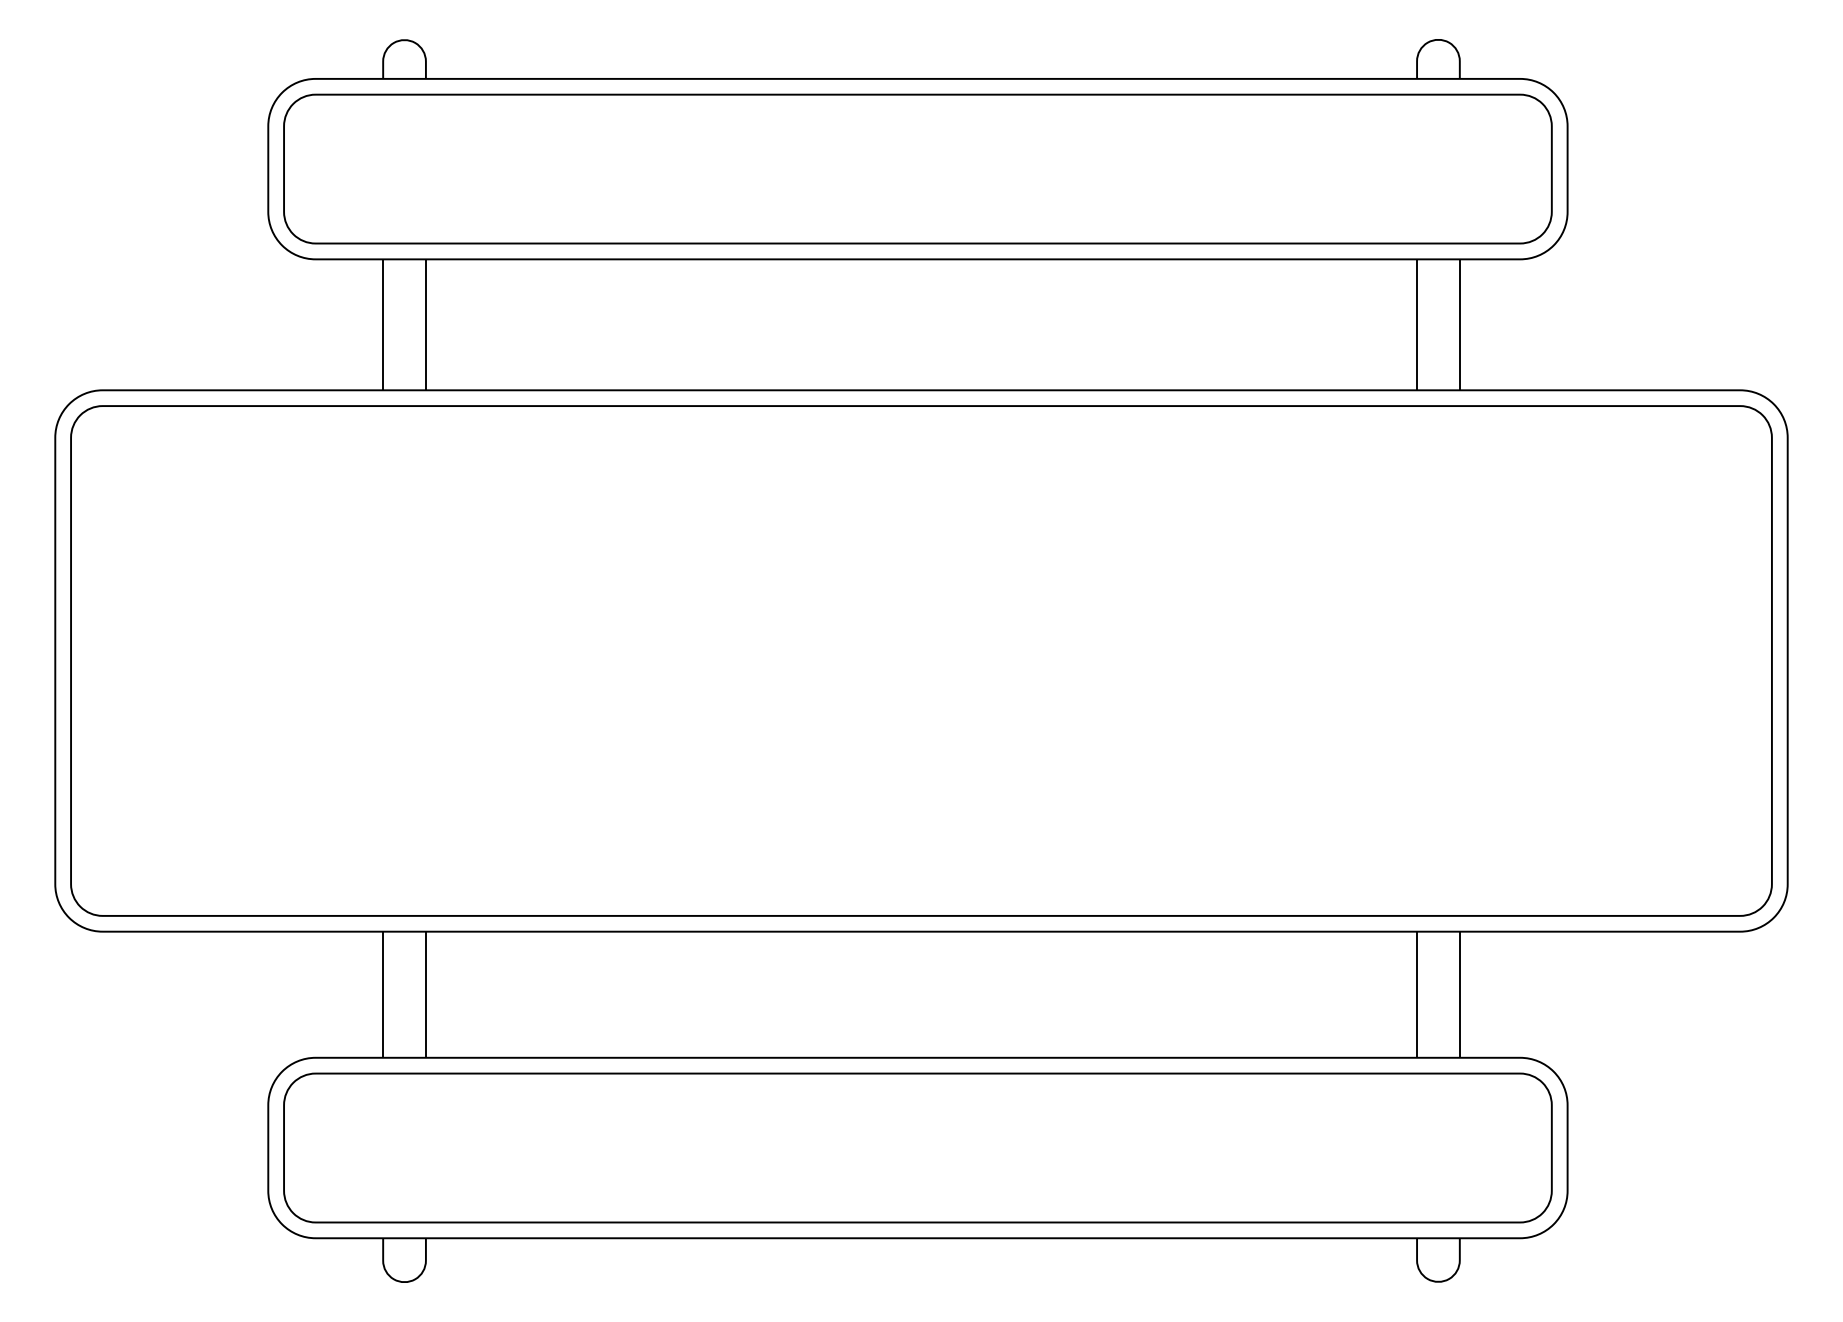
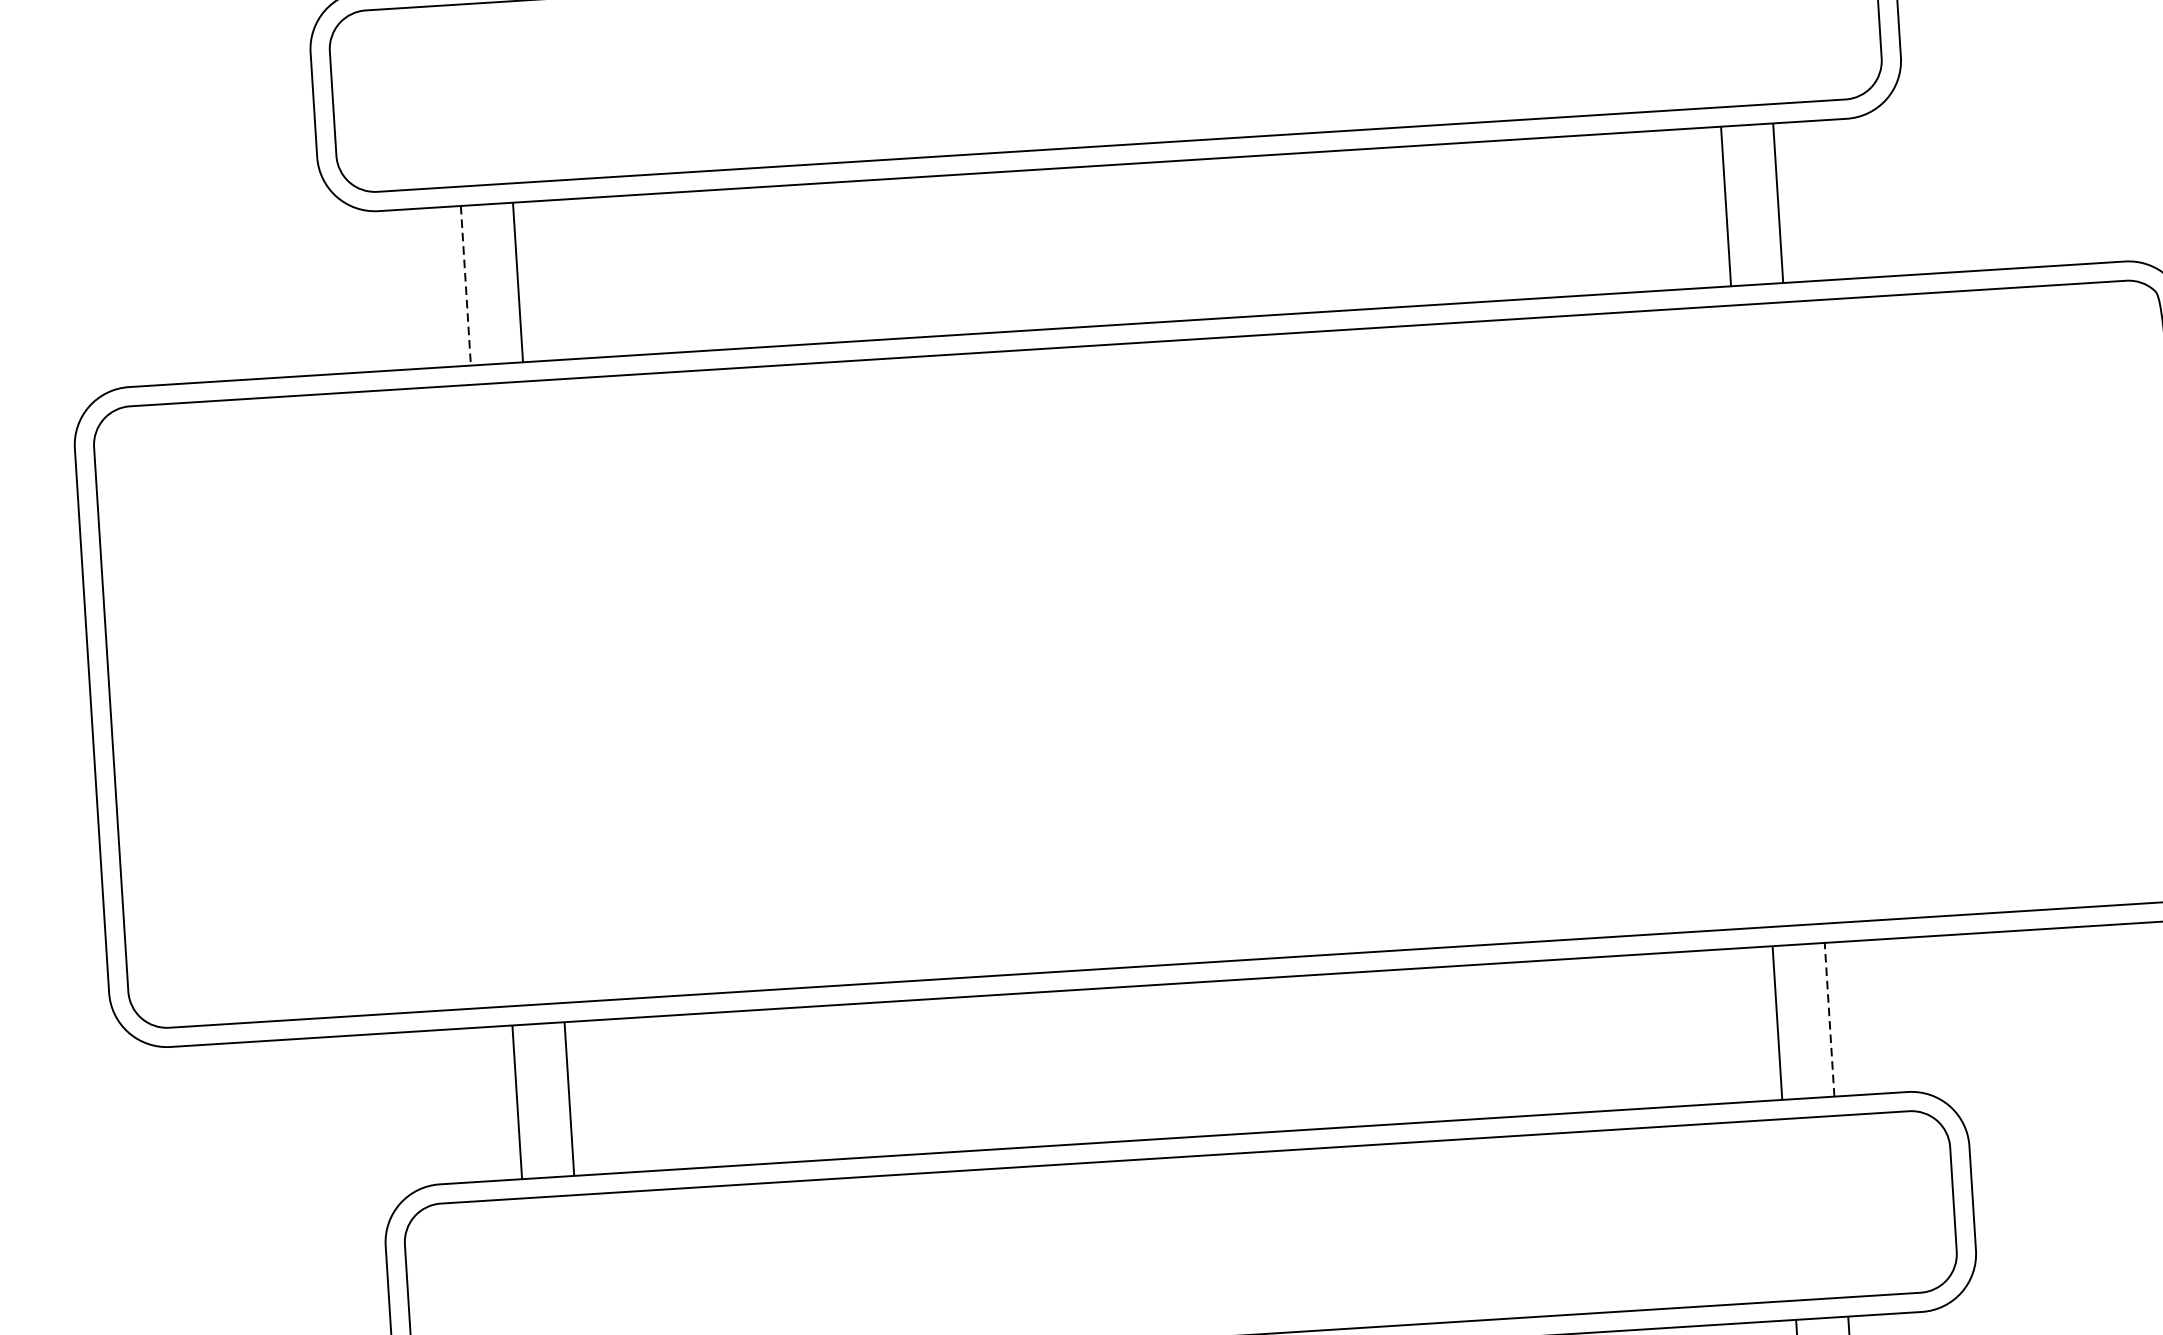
line: (383, 325) -> (466, 286), solid -> dashed
line: (1459, 994) -> (1829, 1019), solid -> dashed

